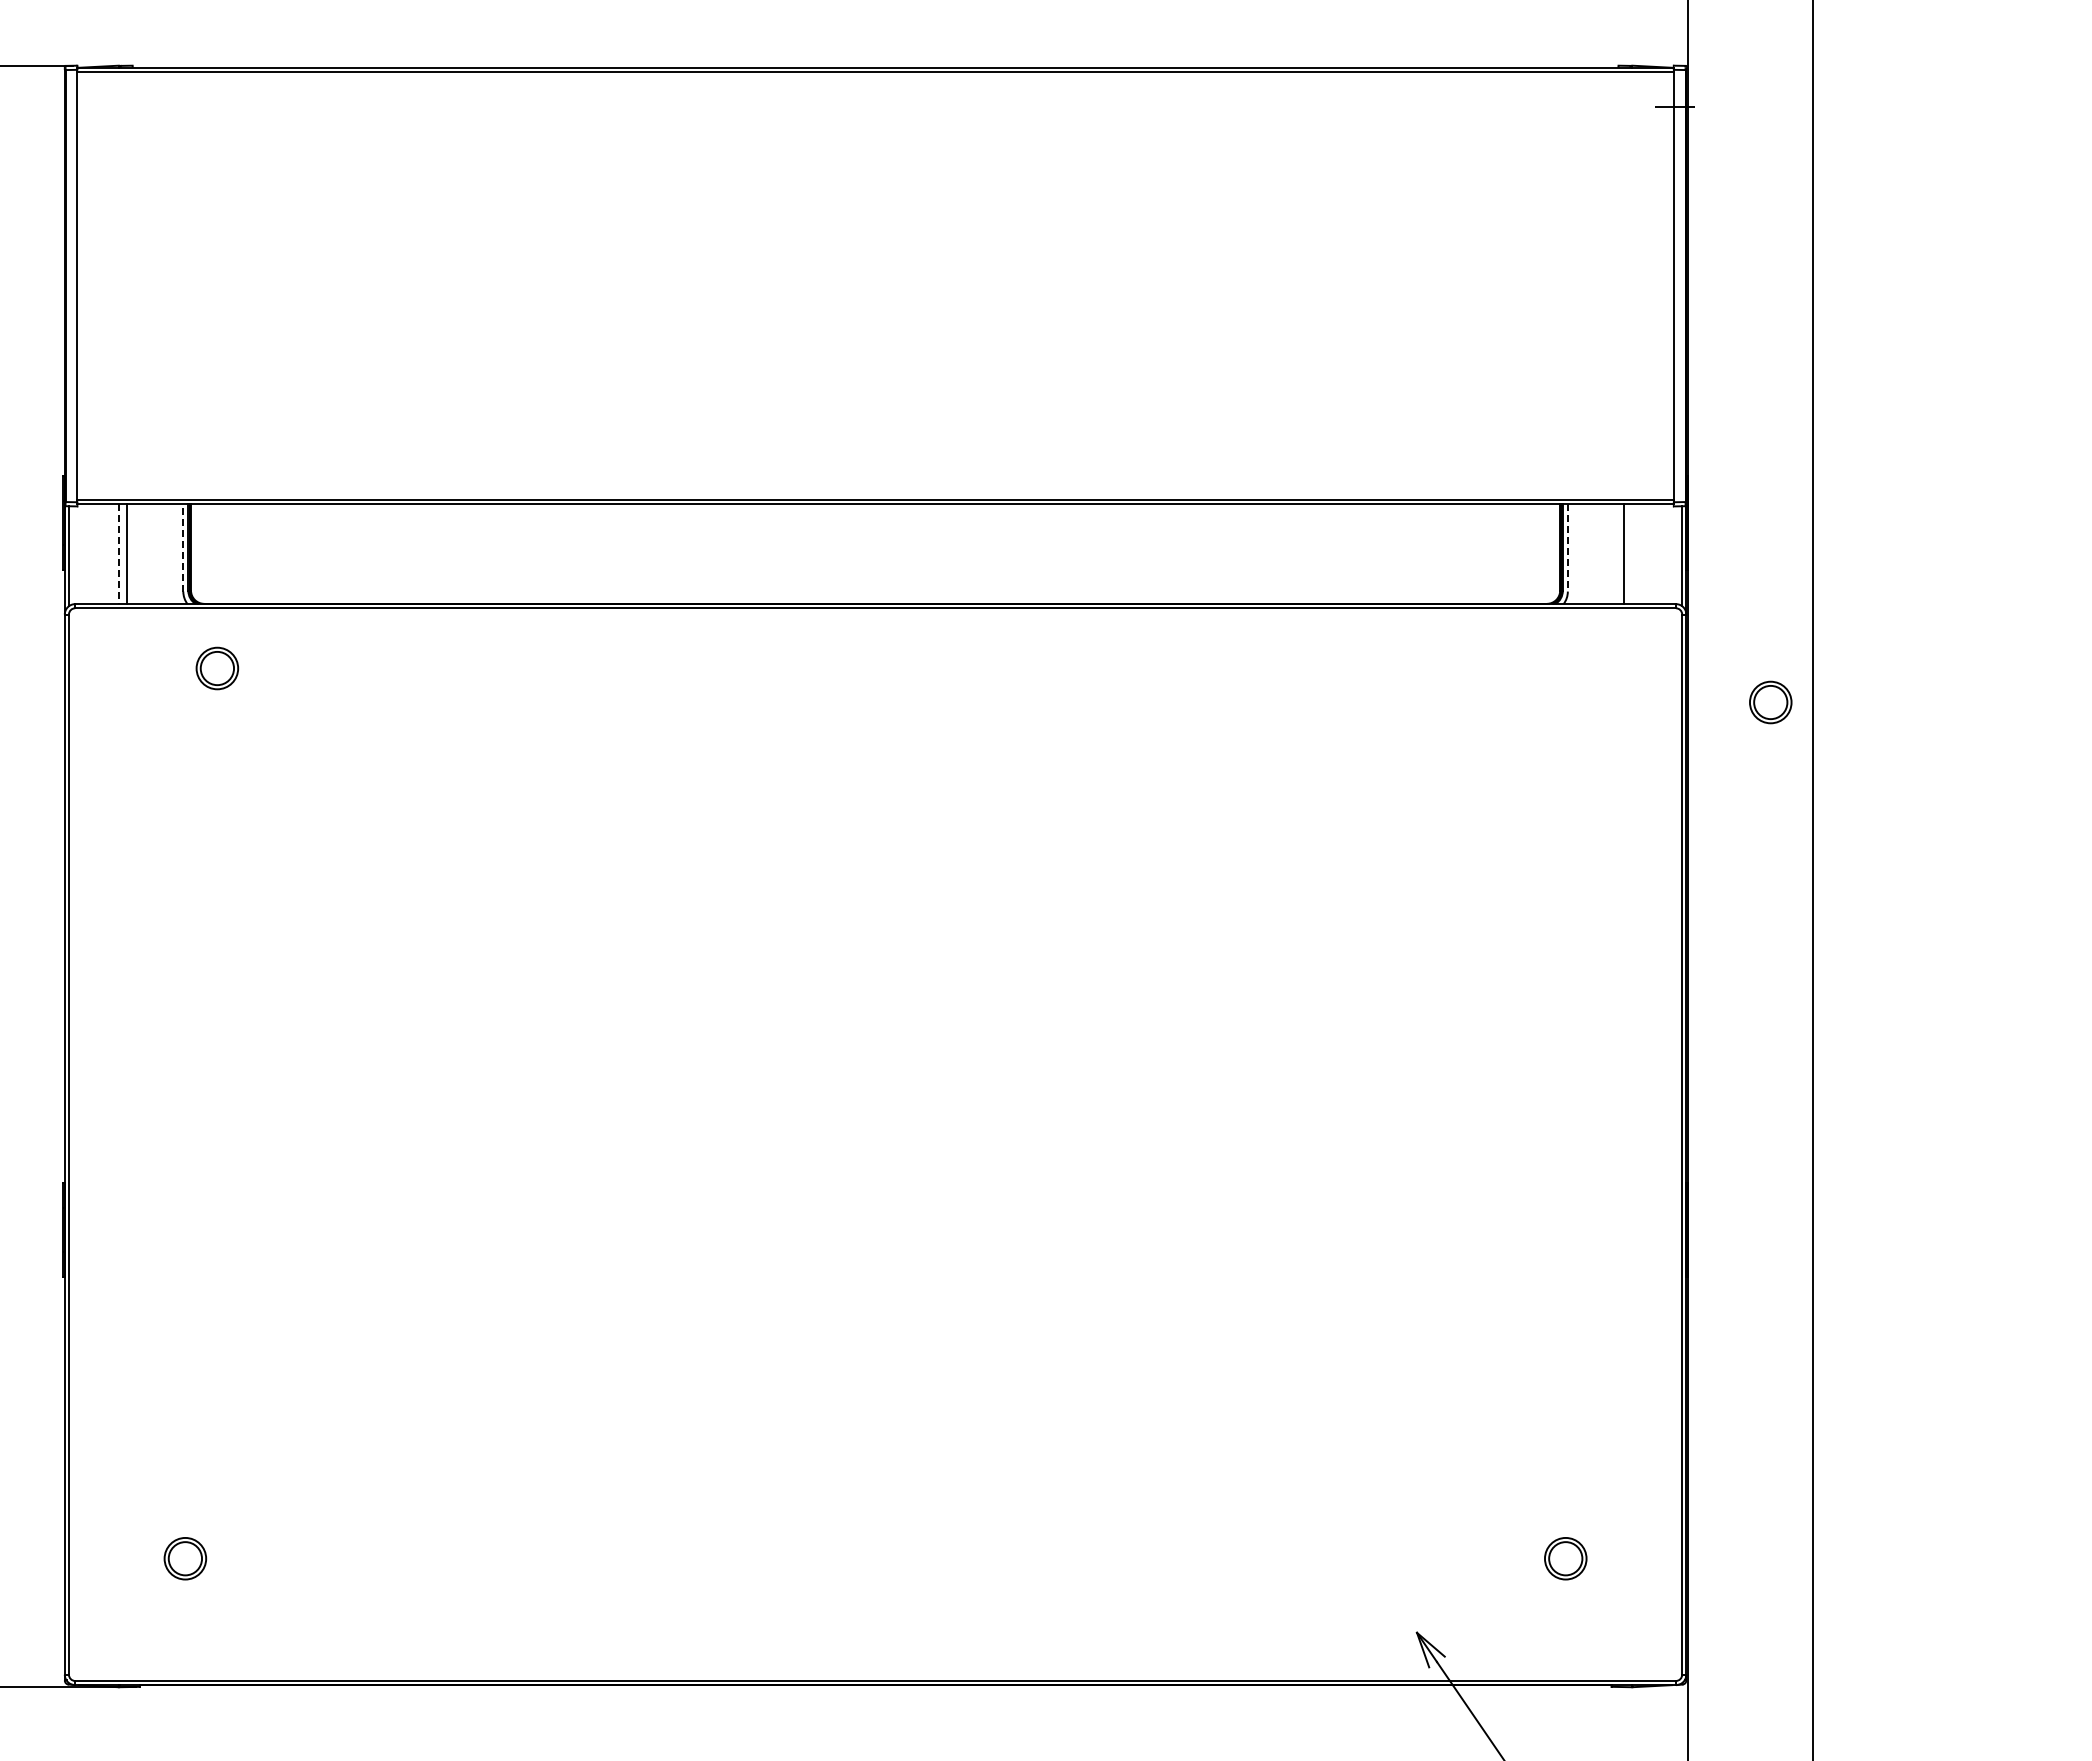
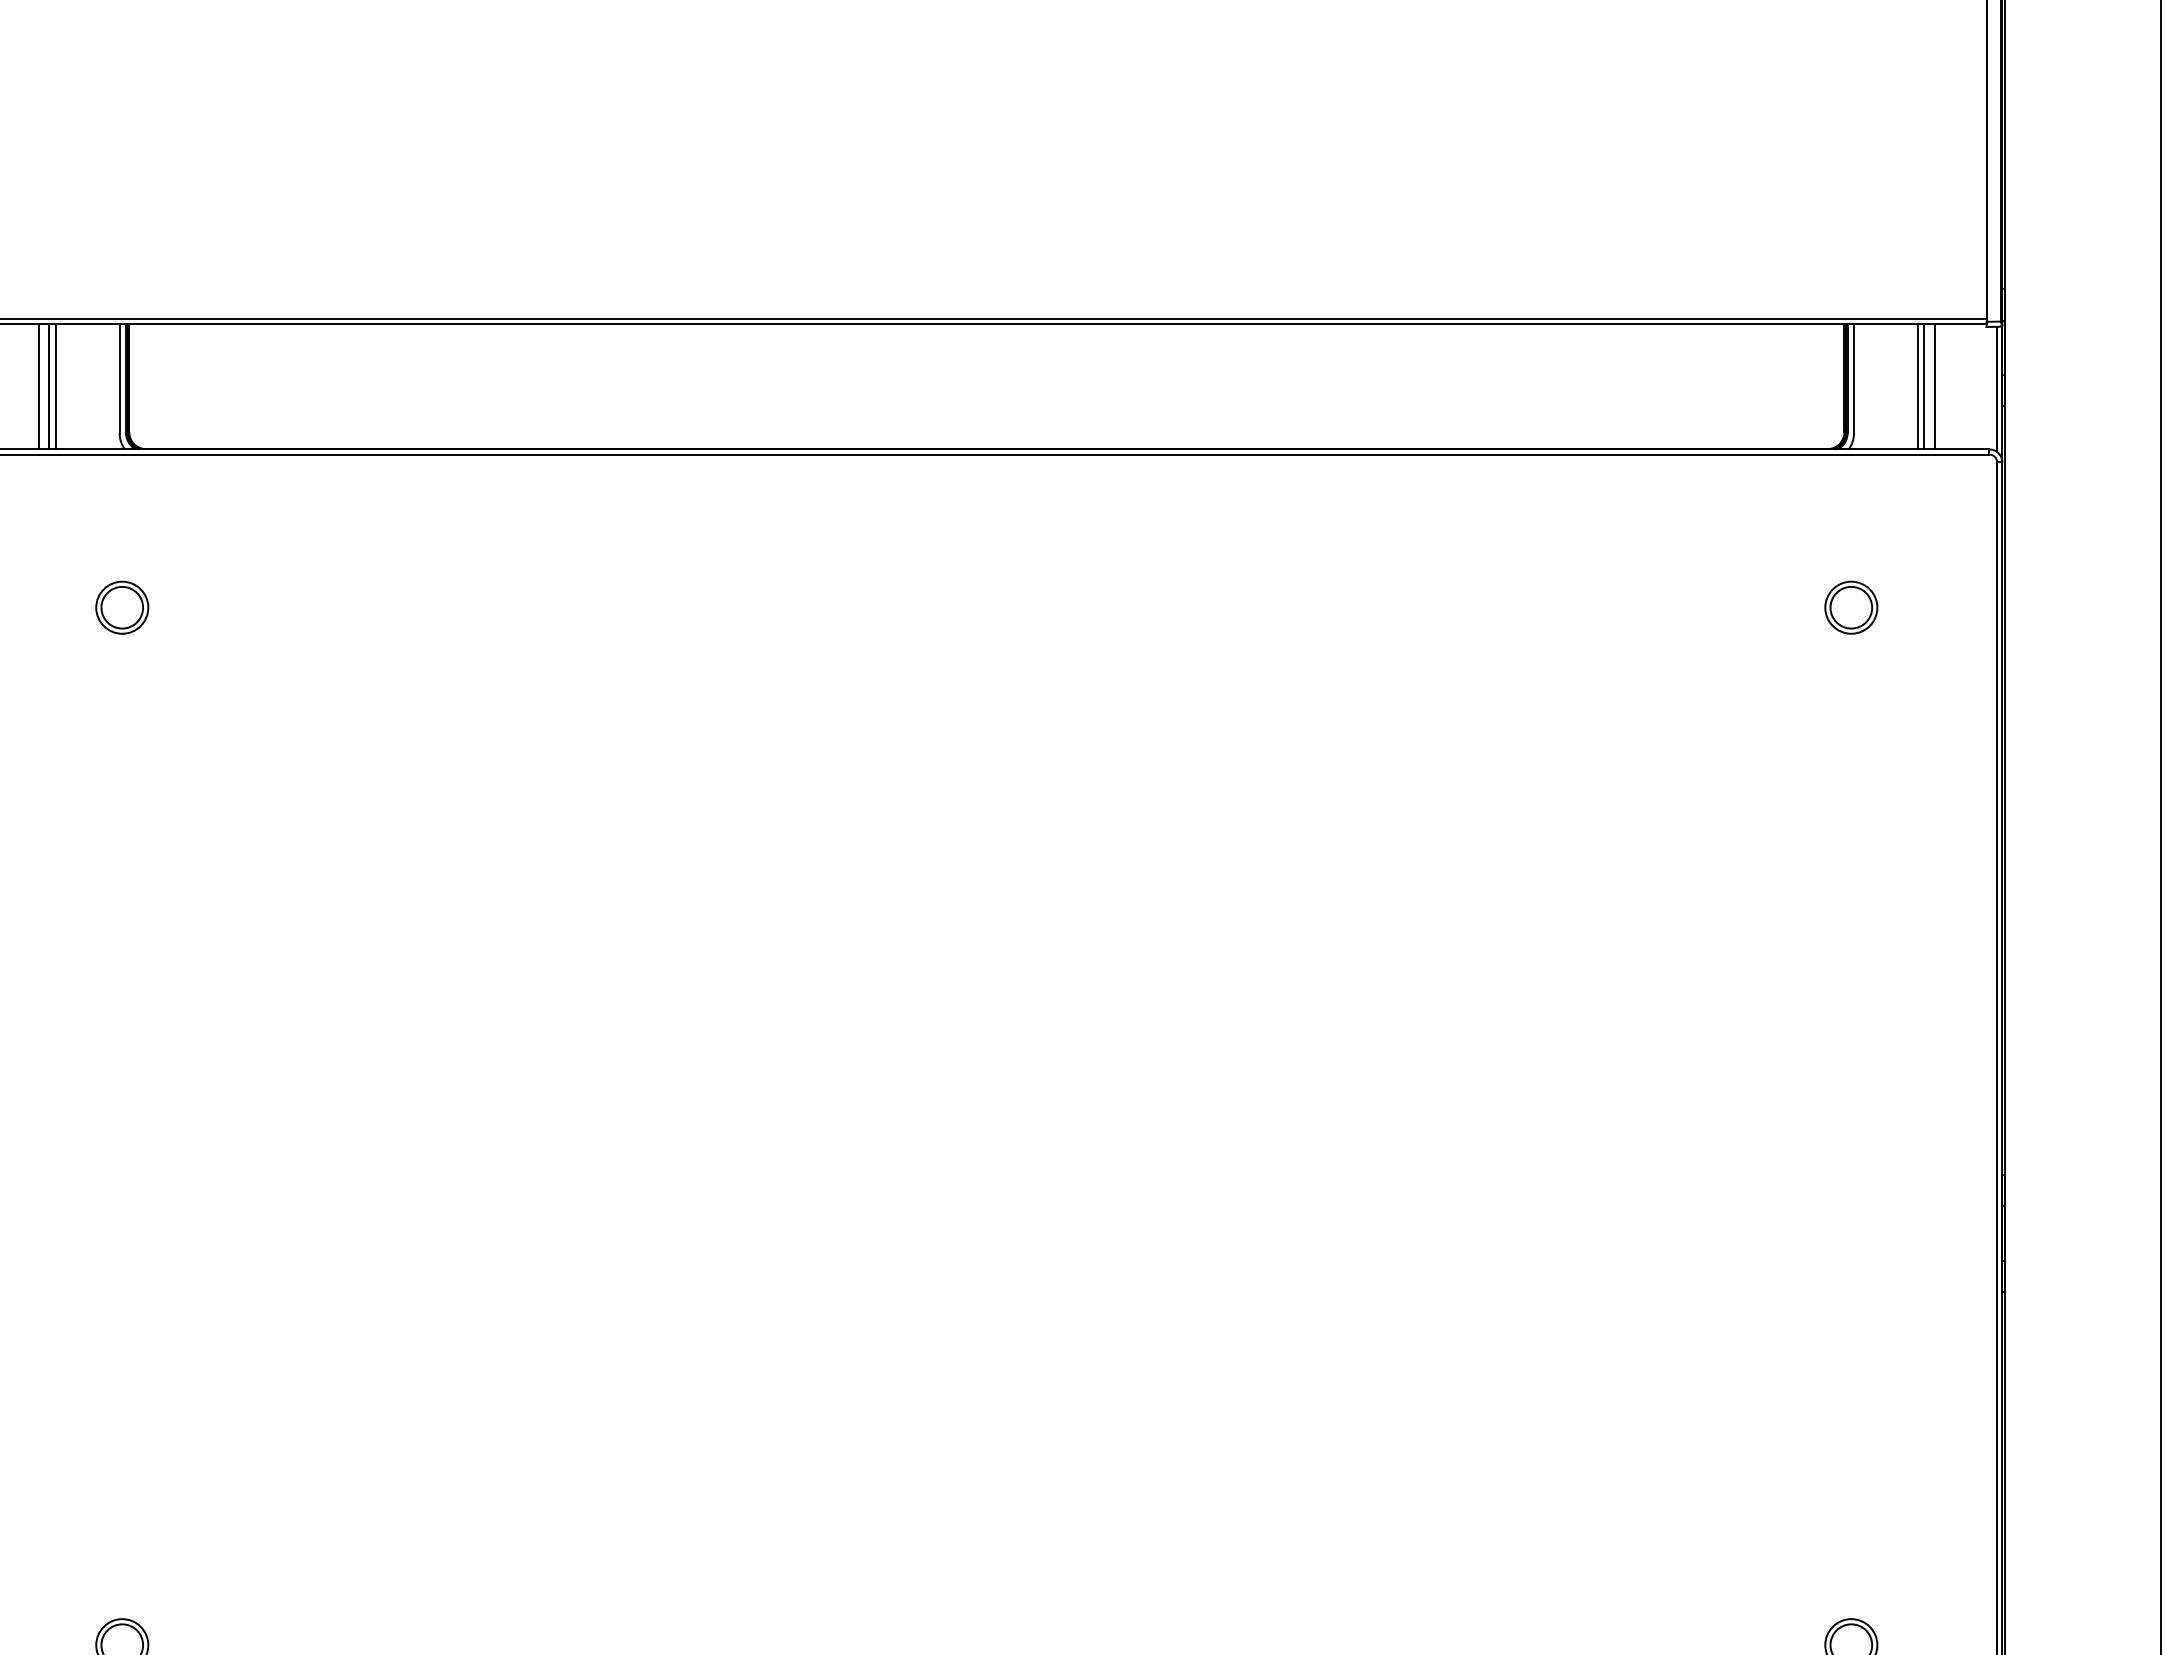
line: (183, 547) -> (119, 378), dashed -> solid
line: (1567, 547) -> (1853, 378), dashed -> solid
line: (118, 554) -> (38, 387), dashed -> solid
line: (132, 554) -> (56, 387), added
line: (1618, 554) -> (1917, 387), added
line: (1632, 554) -> (1934, 387), added
part: (217, 668) -> (122, 607), moved
part: (1770, 702) -> (1851, 607), moved

